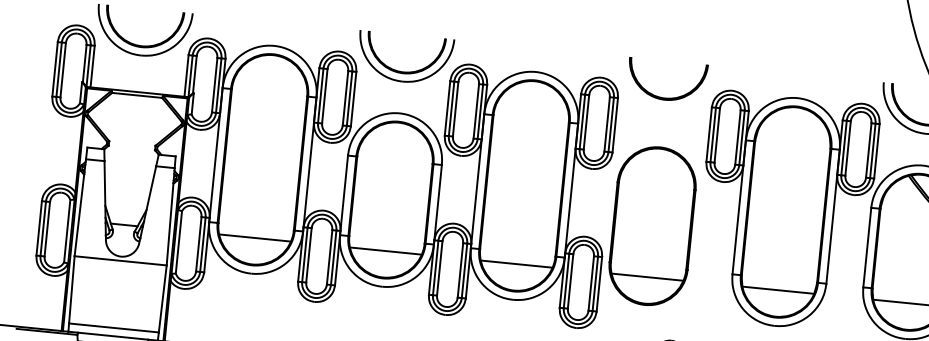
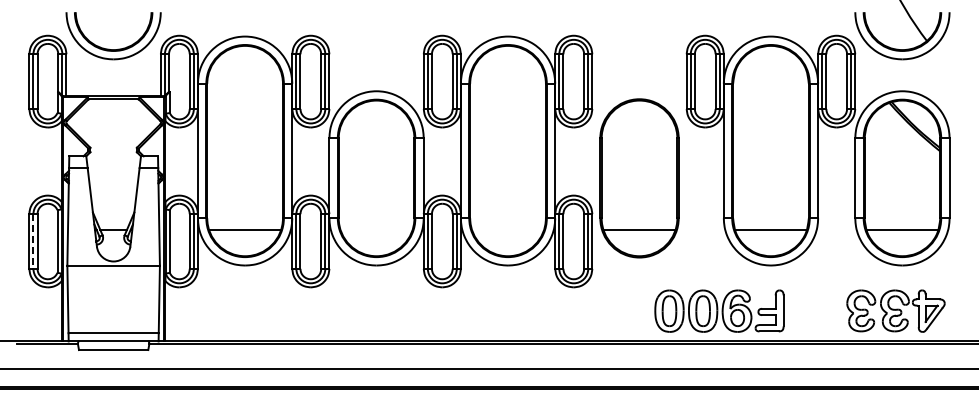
part: (399, 70) -> (372, 48), removed
part: (660, 96) -> (634, 48), removed
line: (43, 229) -> (33, 242), solid -> dashed
line: (385, 250) -> (376, 229), removed
line: (516, 263) -> (507, 229), removed

